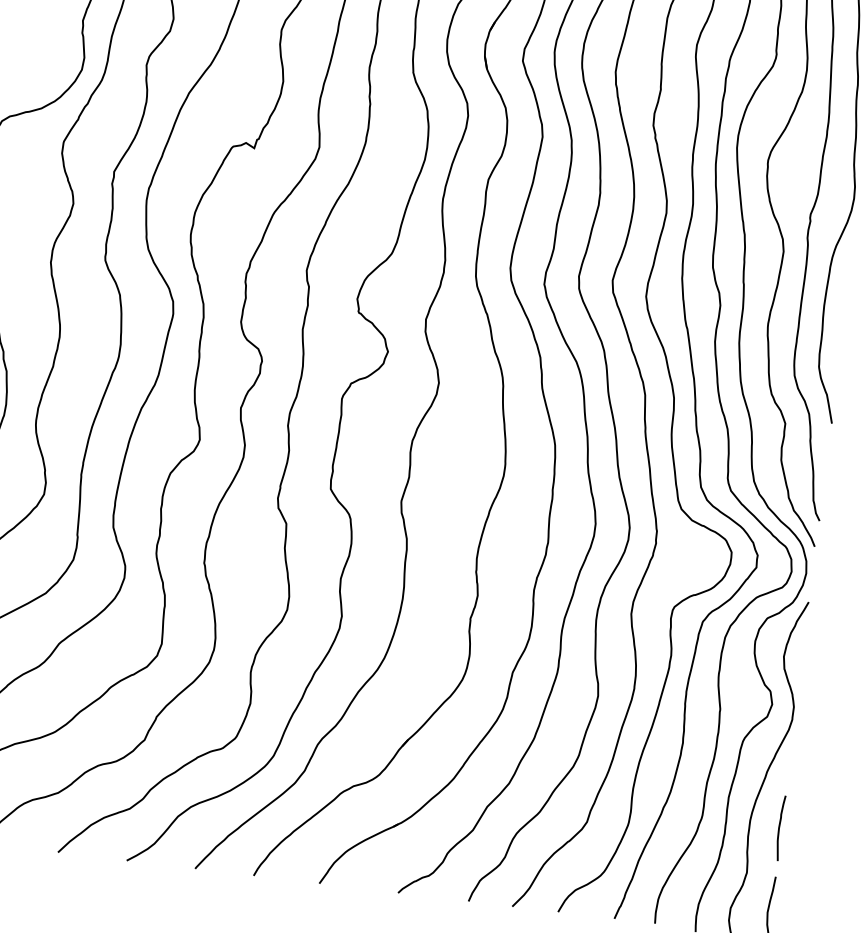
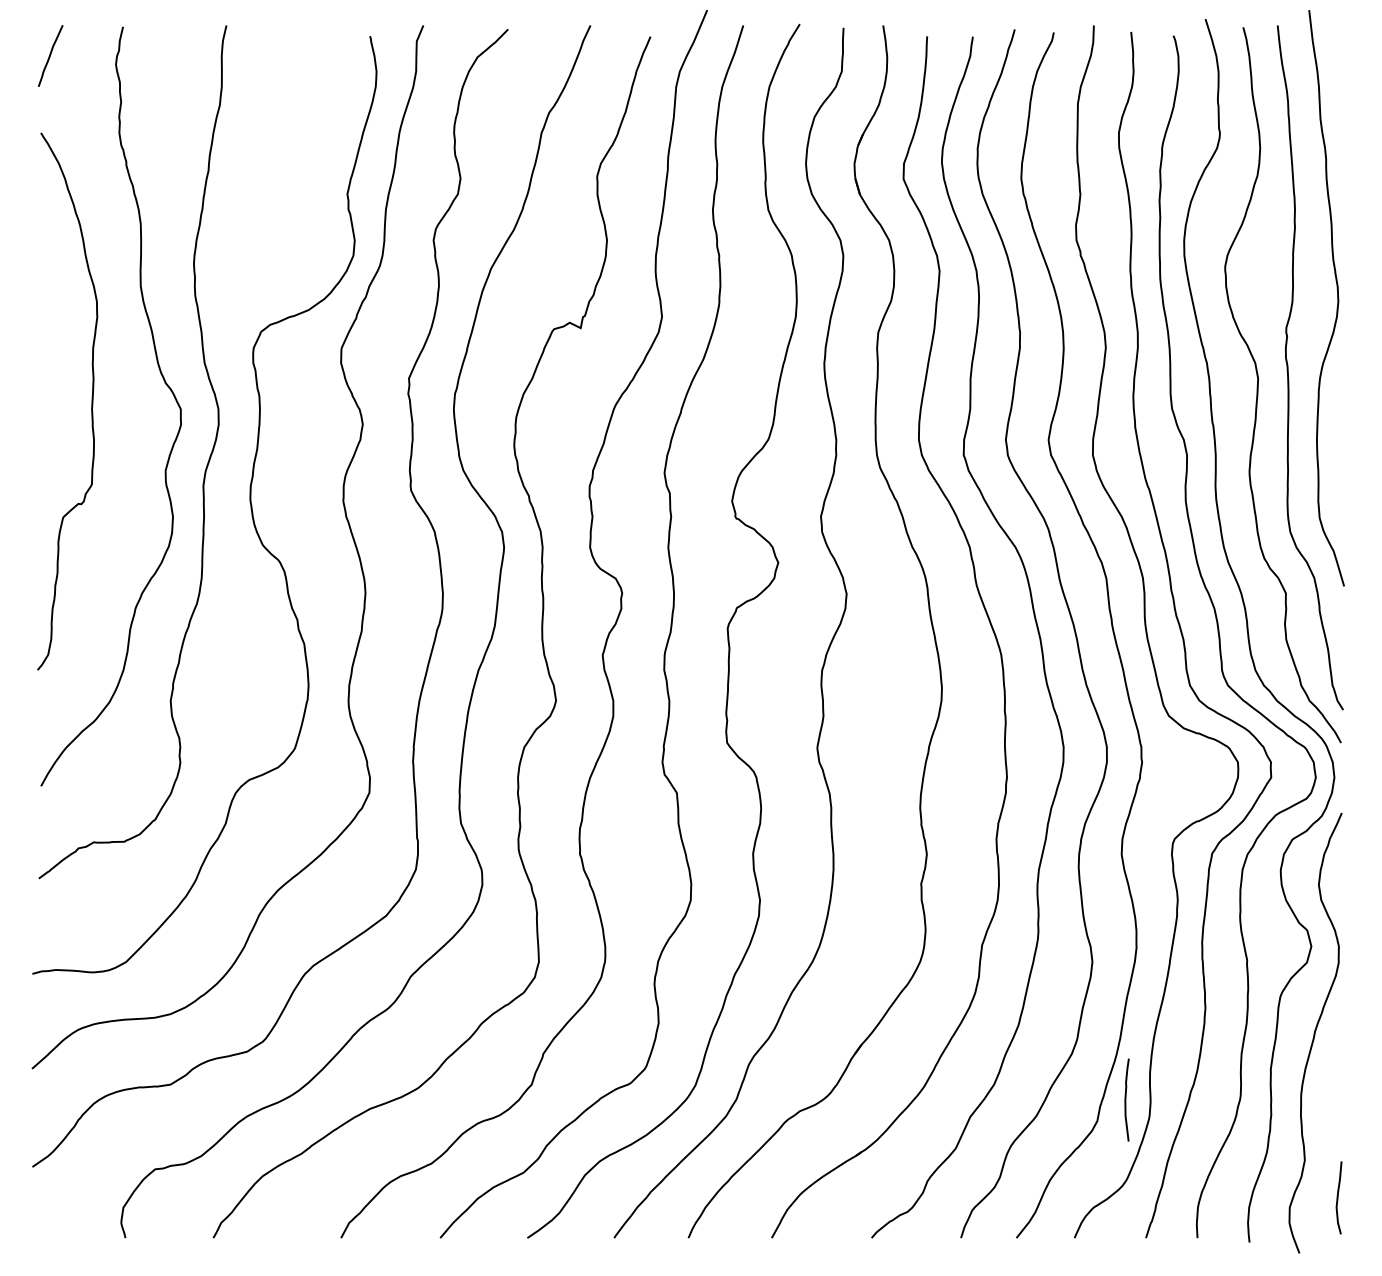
curve: (780, 827) -> (1126, 1099), moved

